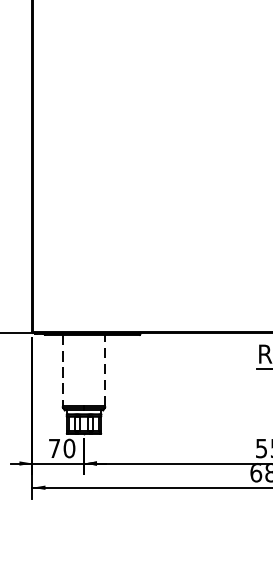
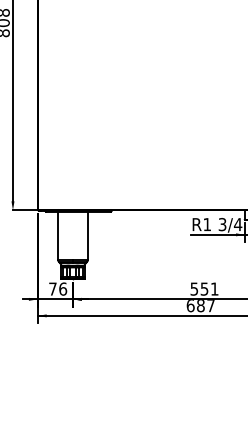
line: (105, 370) -> (87, 235), dashed -> solid
line: (62, 371) -> (58, 236), dashed -> solid
text: (70, 447) -> (63, 288), 70 -> 76

